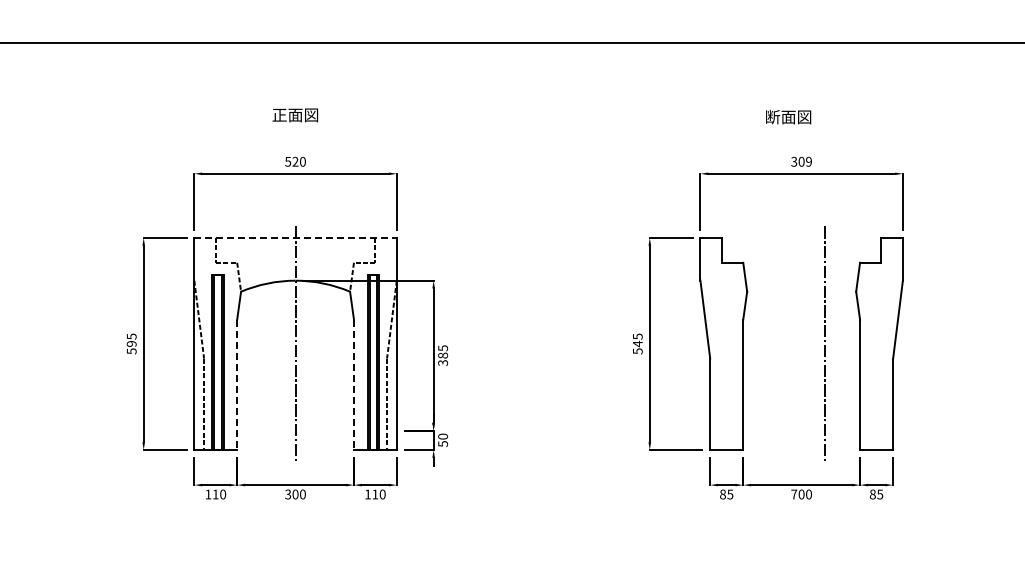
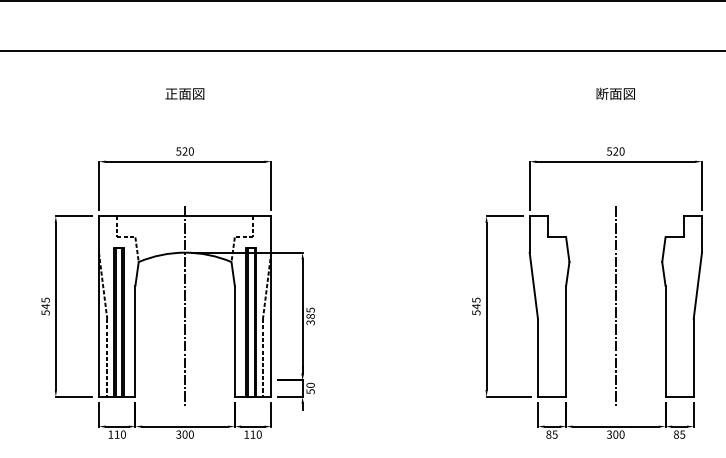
text: (295, 115) -> (185, 94), moved
text: (788, 116) -> (615, 93), moved
text: (801, 161) -> (615, 151), 309 -> 520
line: (296, 237) -> (185, 215), dashed -> solid
line: (824, 341) -> (615, 304), moved
text: (131, 343) -> (45, 306), 595 -> 545
line: (237, 385) -> (135, 341), dashed -> solid
line: (353, 385) -> (234, 341), dashed -> solid
text: (794, 494) -> (609, 434), 700 -> 300

